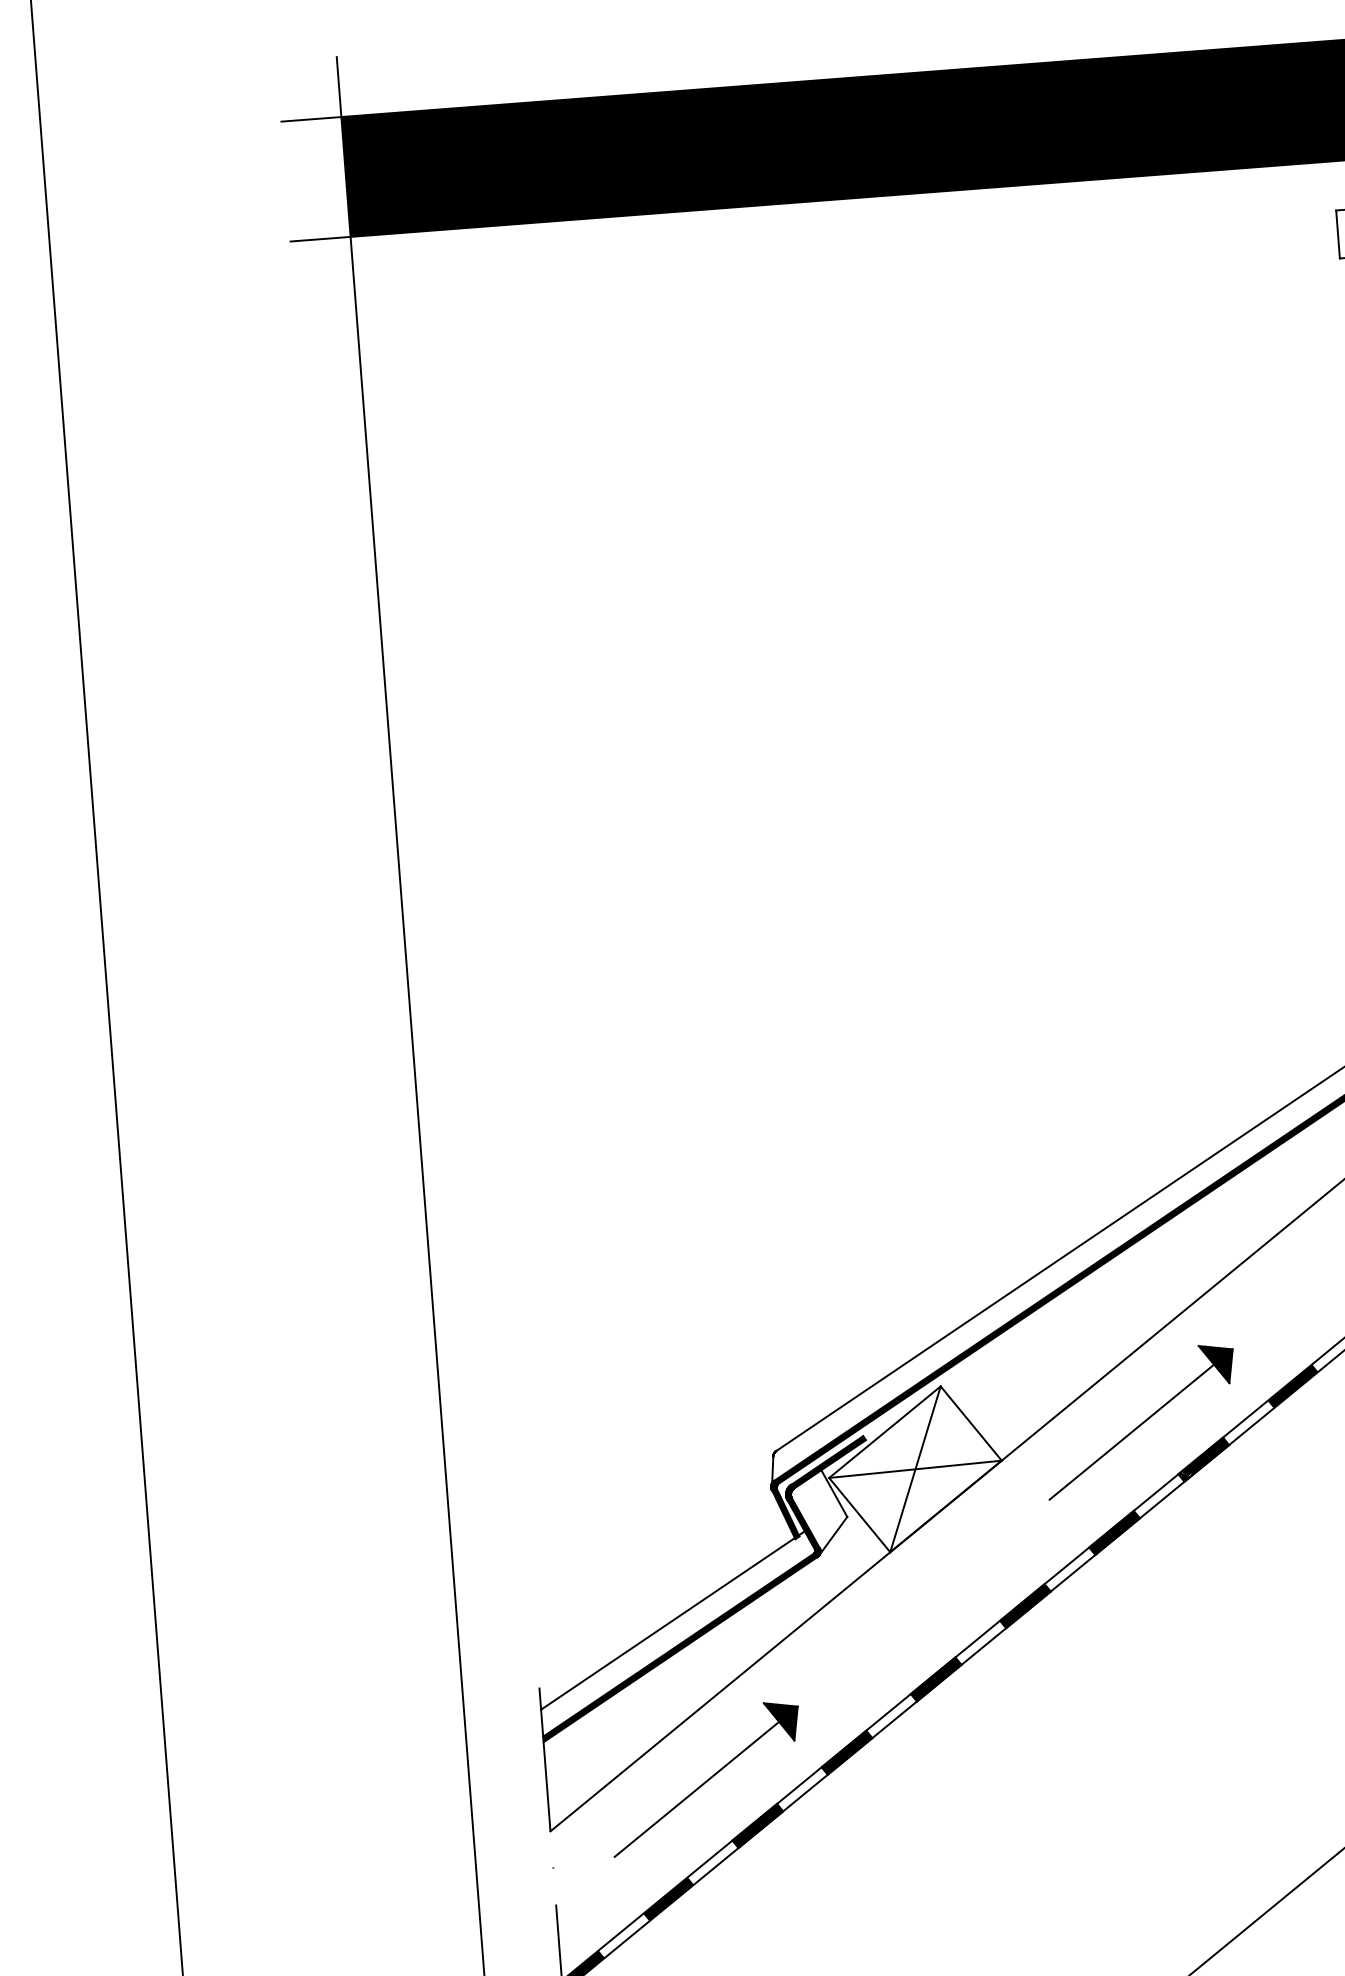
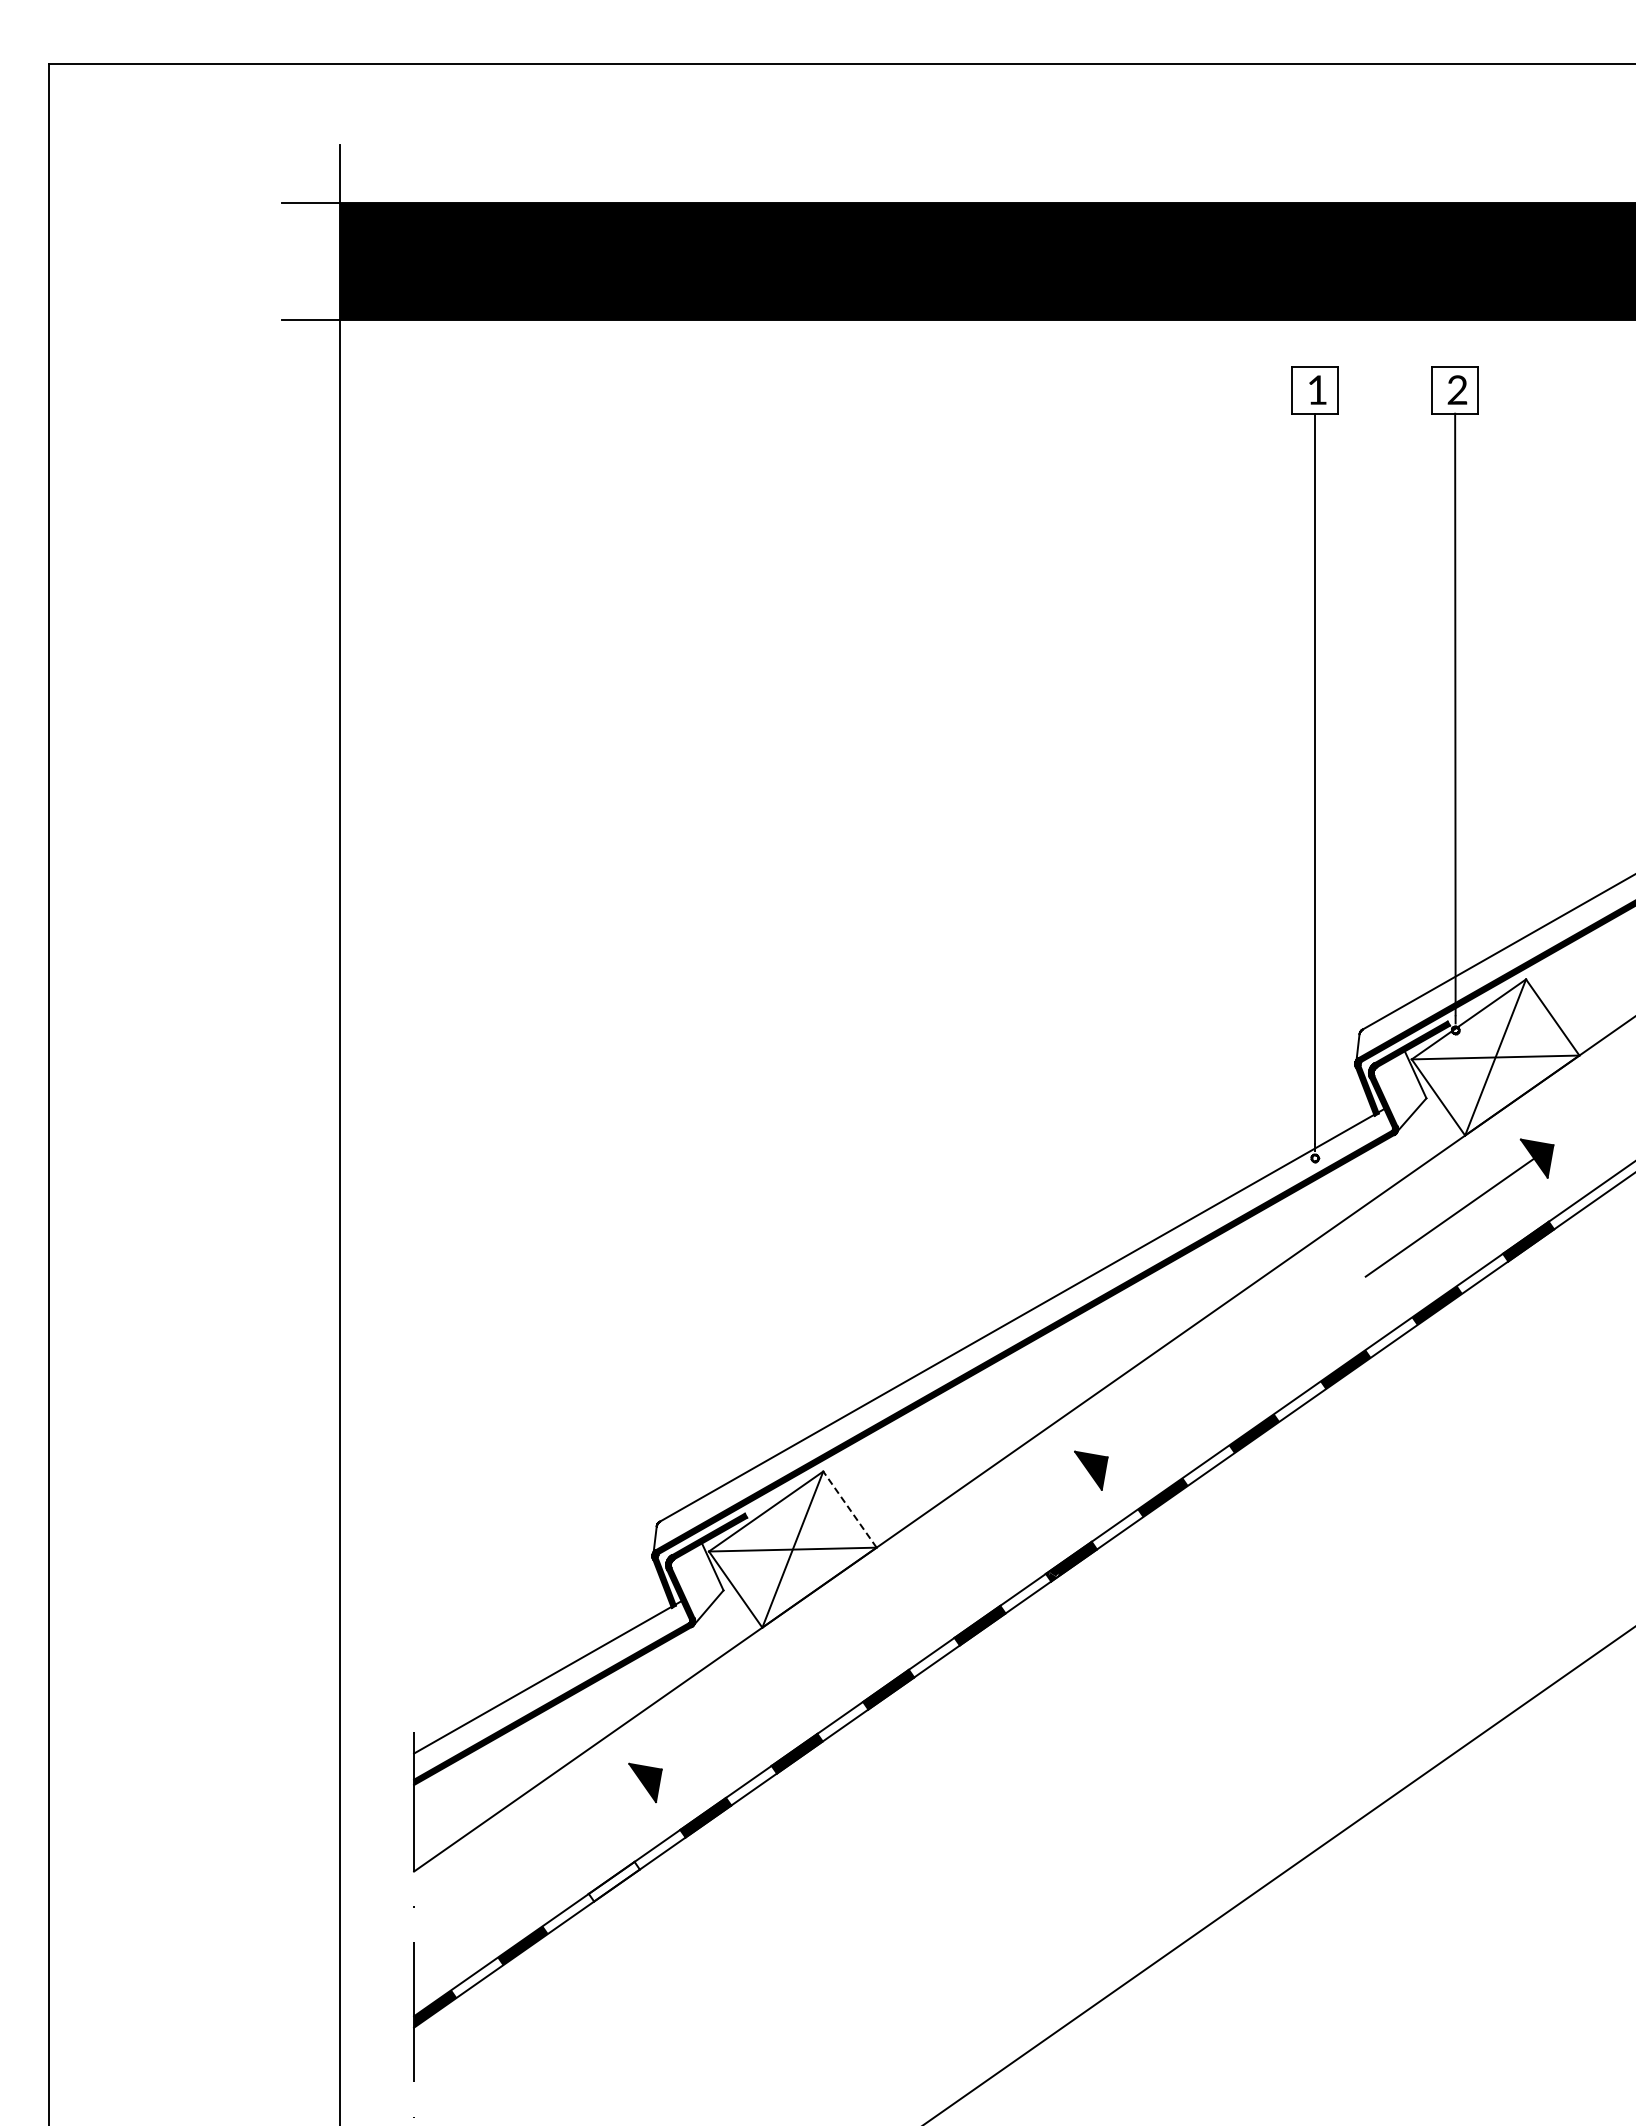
line: (970, 1423) -> (849, 1509), solid -> dashed
line: (1131, 1431) -> (1003, 1529), removed
line: (697, 1788) -> (558, 1841), removed
fill: (756, 1825) -> (613, 1881), removed

